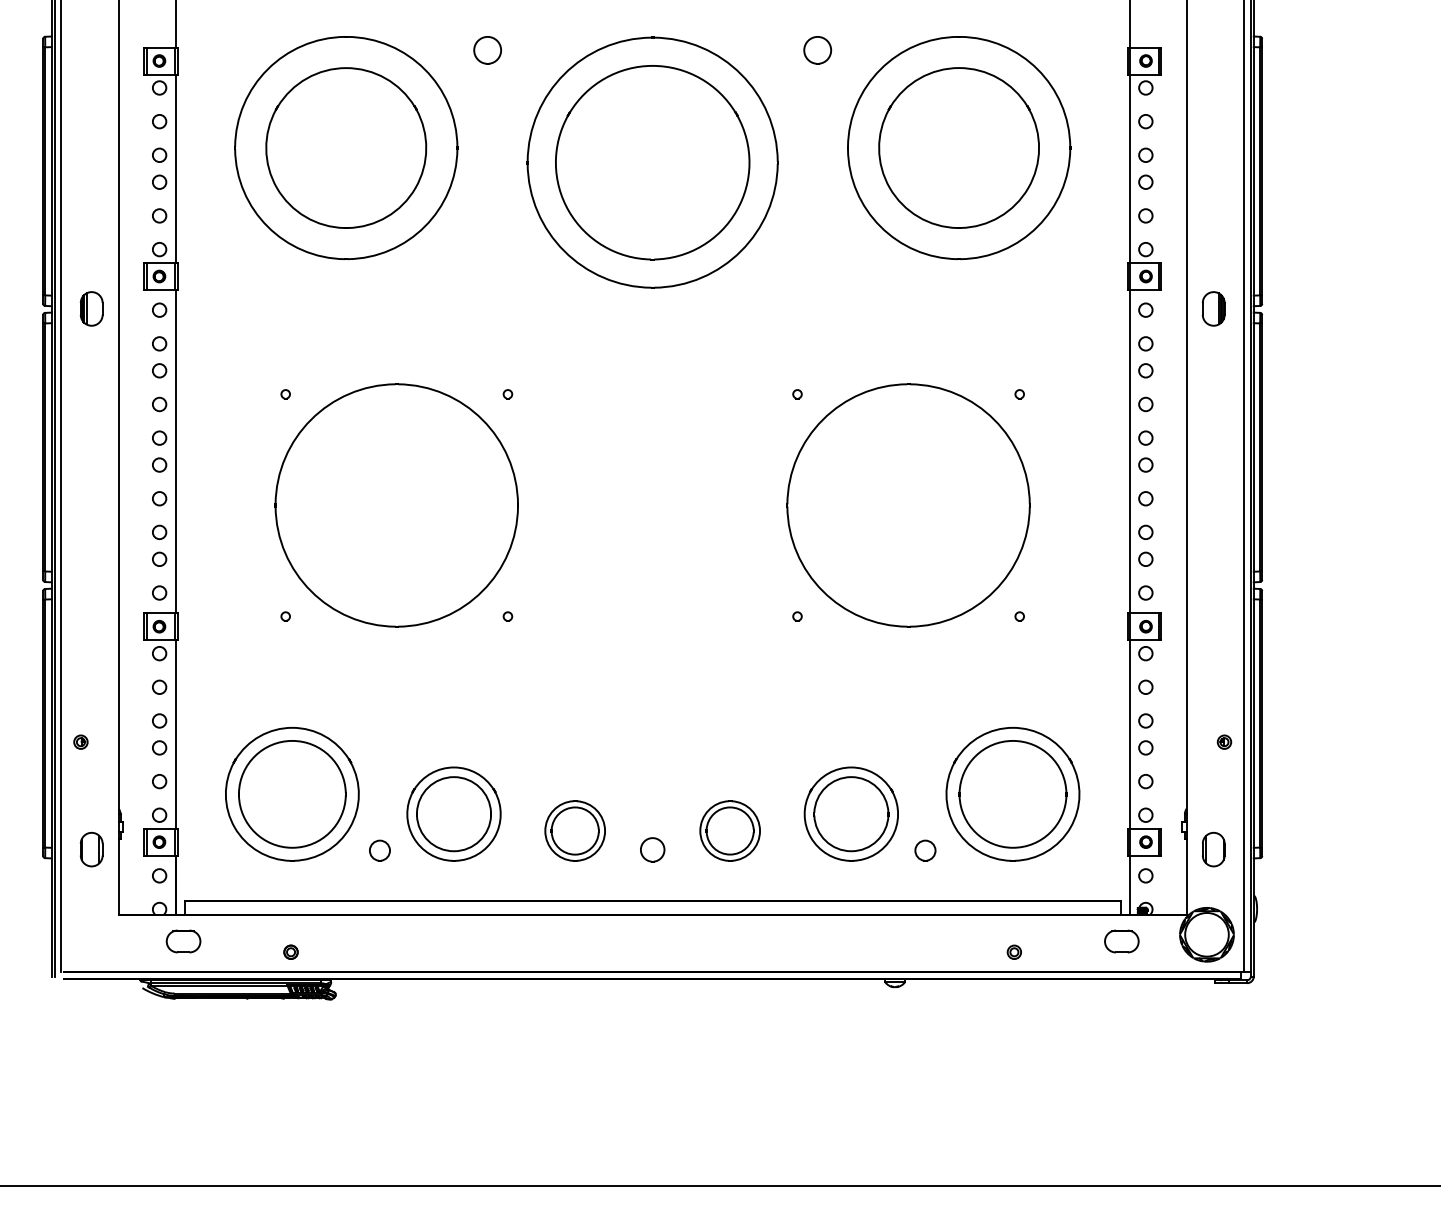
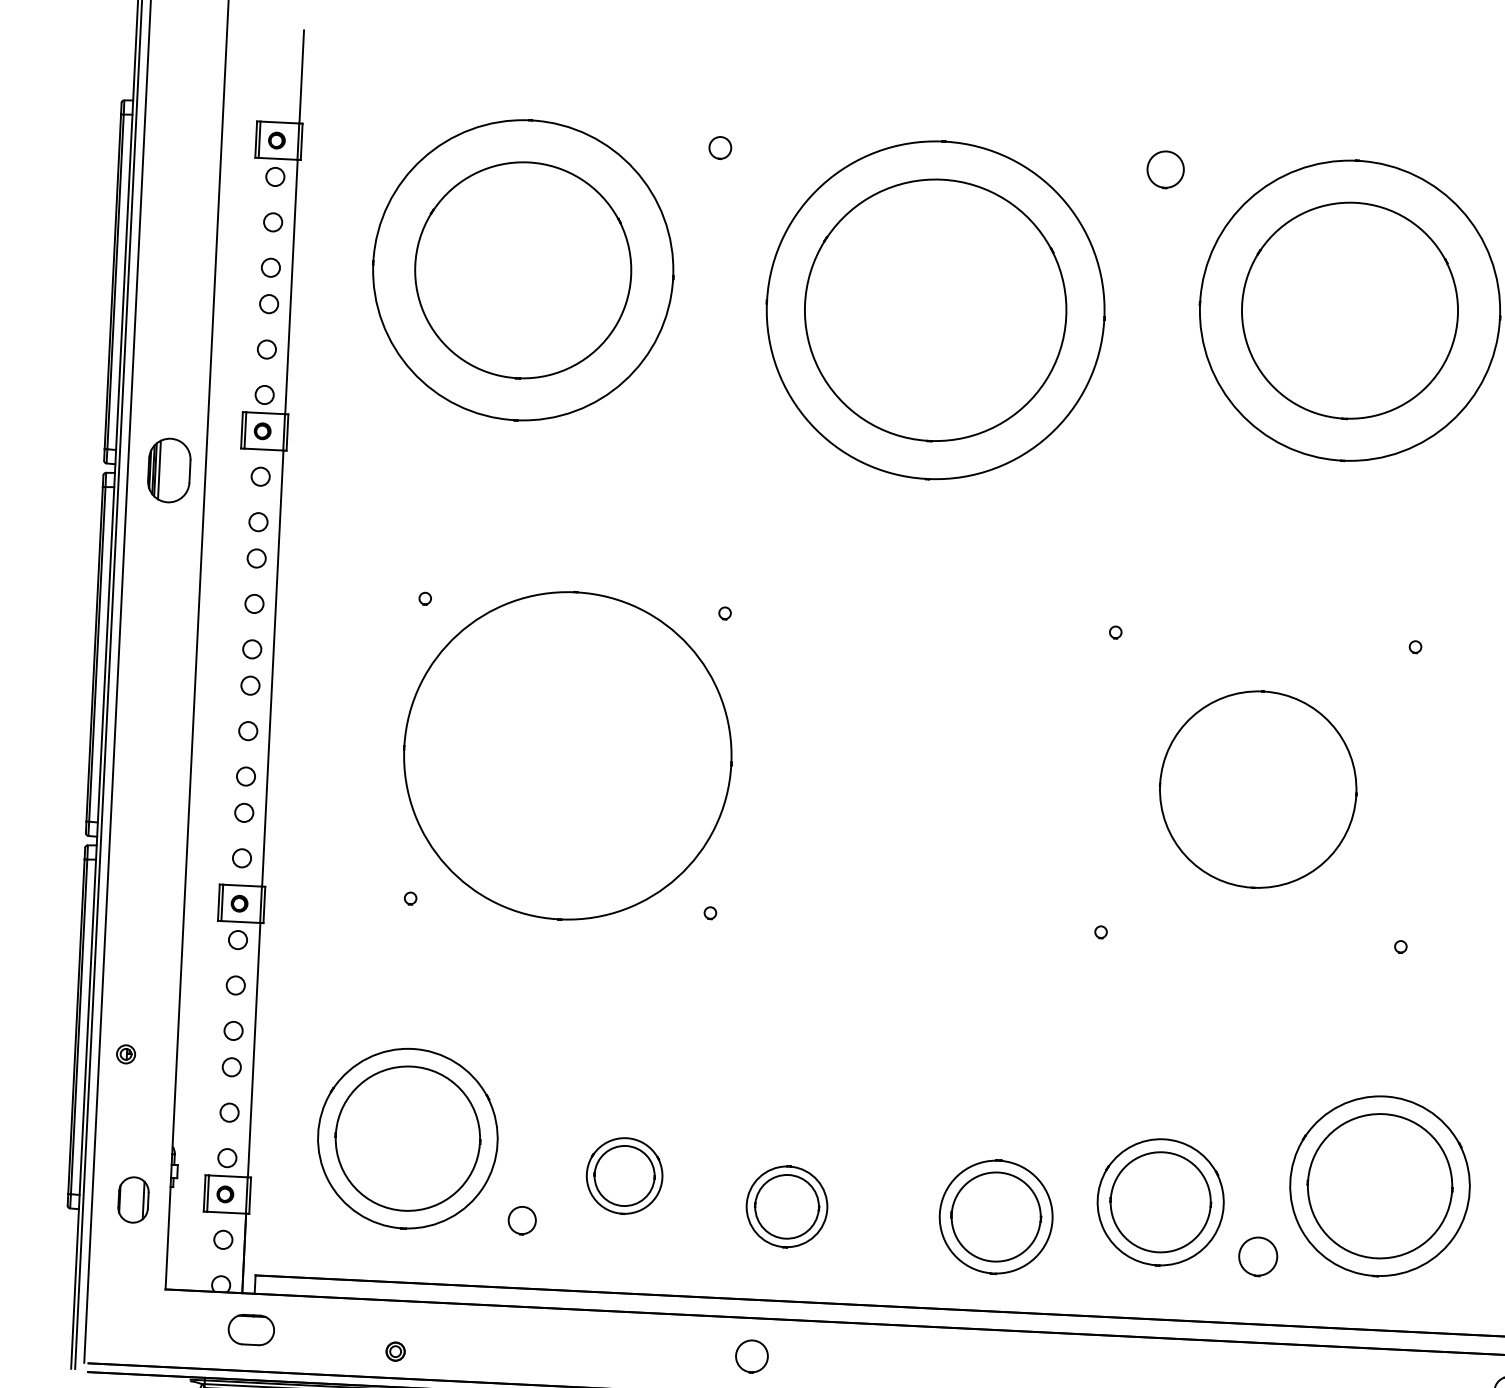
part: (487, 50) -> (720, 148), size x0.6
part: (91, 308) -> (168, 469), size x1.4
part: (908, 505) -> (1258, 789), size x0.6
part: (453, 813) -> (623, 1175), size x0.6
part: (729, 830) -> (995, 1216), size x1.4
part: (652, 849) -> (751, 1355), moved
part: (925, 850) -> (1258, 1256), size x1.4

